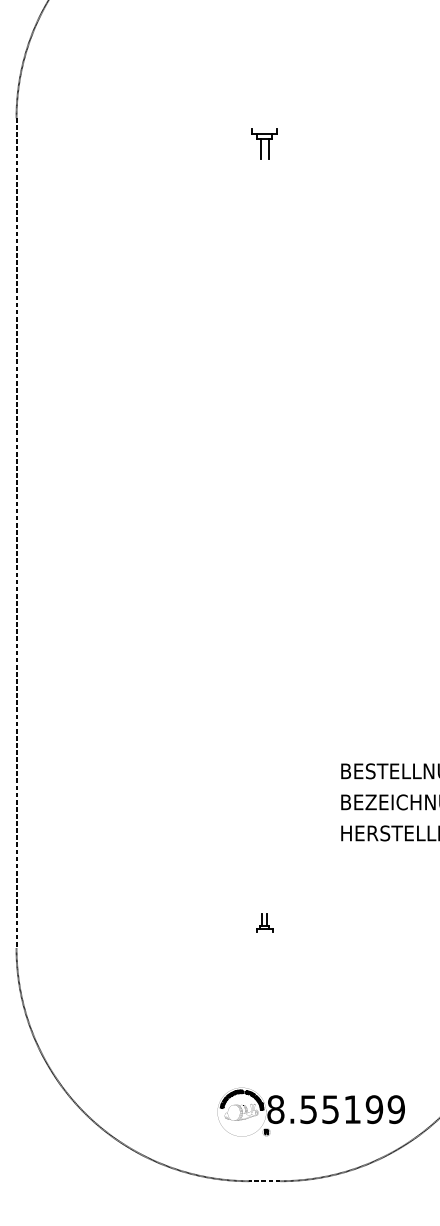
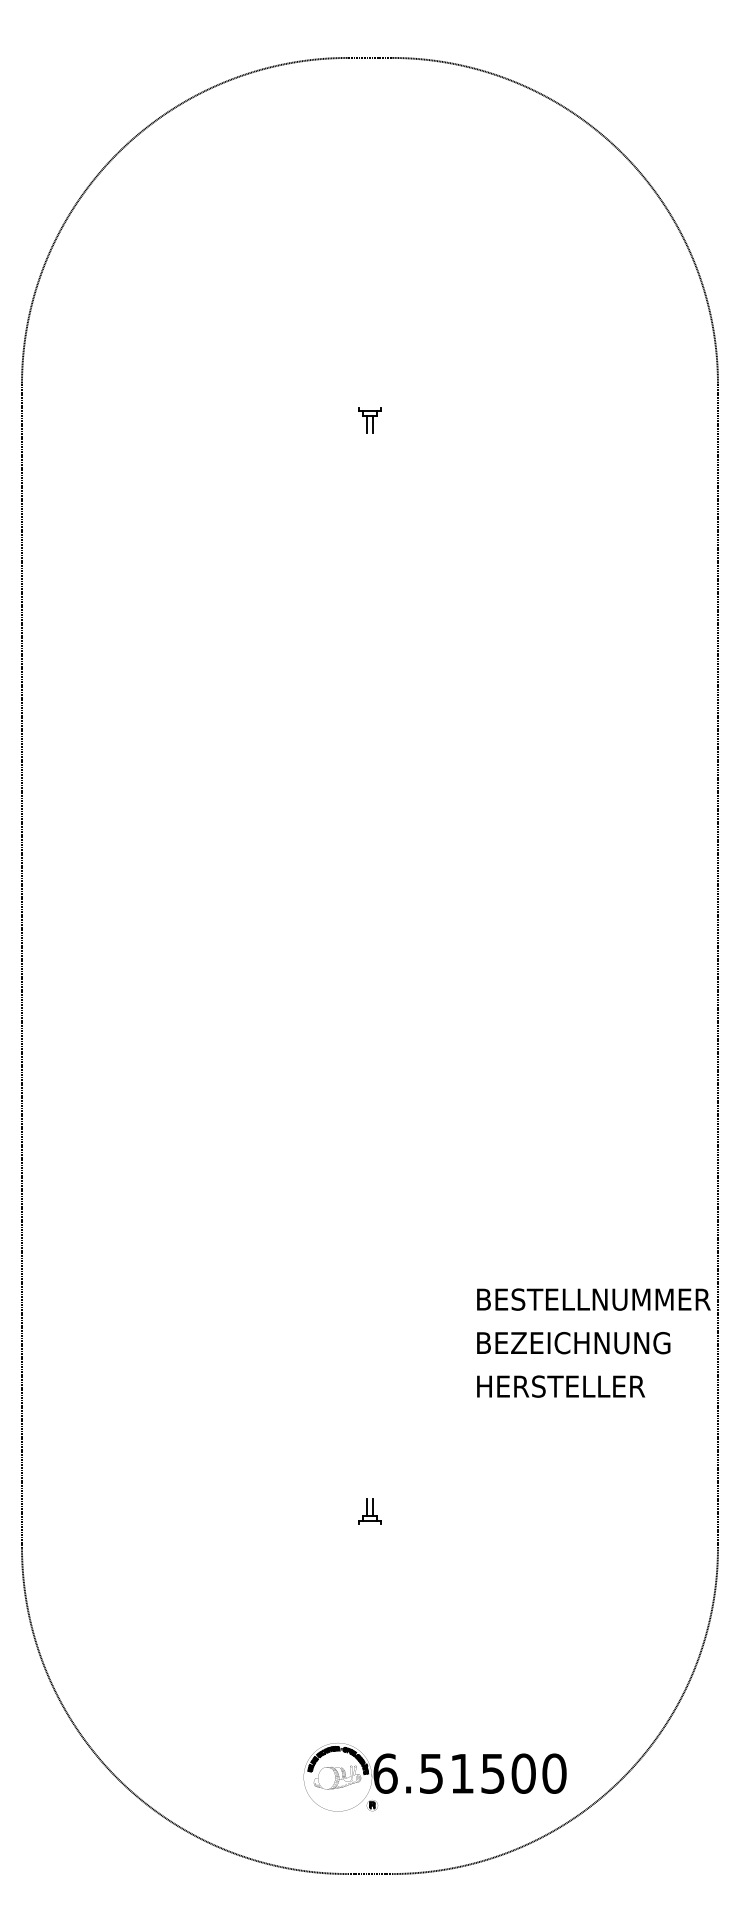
part: (264, 144) -> (369, 420), size x0.62
text: (335, 1109) -> (469, 1773), 8.55199 -> 6.51500

